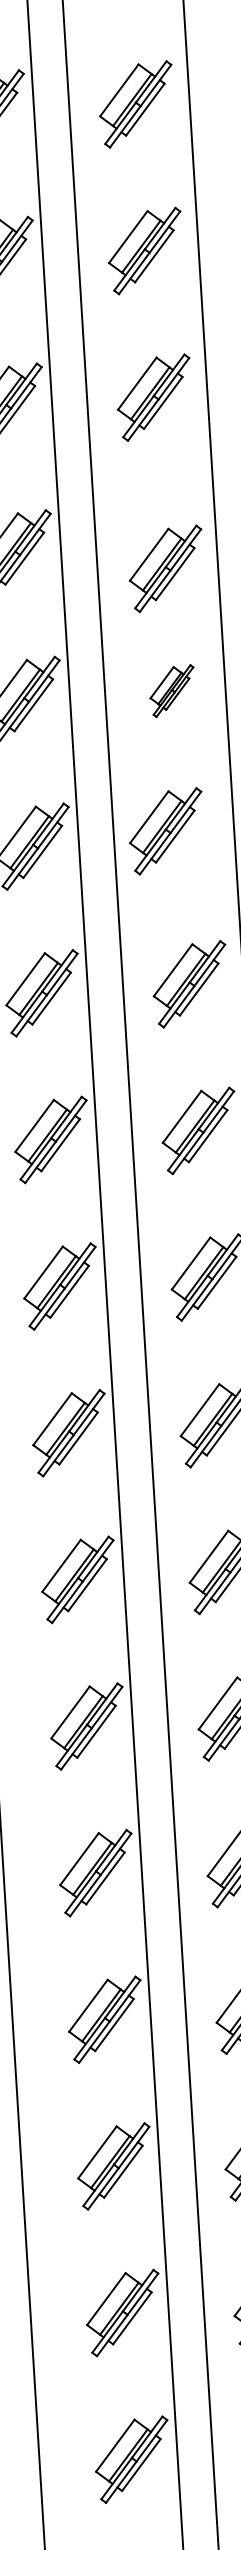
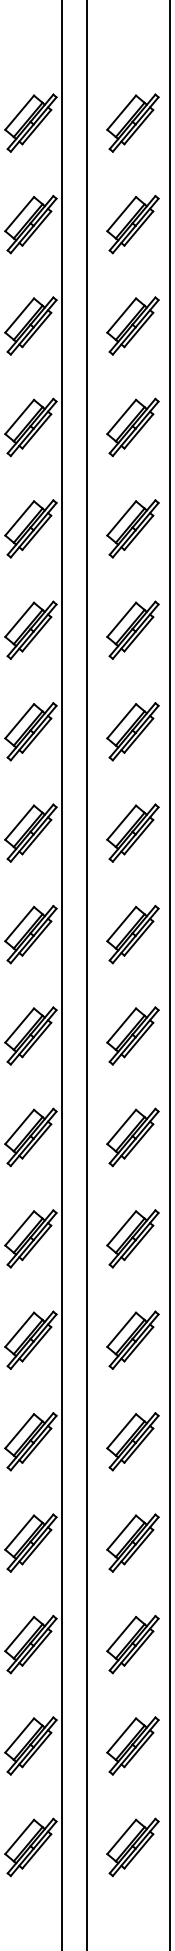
part: (165, 569) -> (132, 427), moved
part: (171, 690) -> (132, 528), size x1.67
part: (165, 830) -> (132, 629), moved

